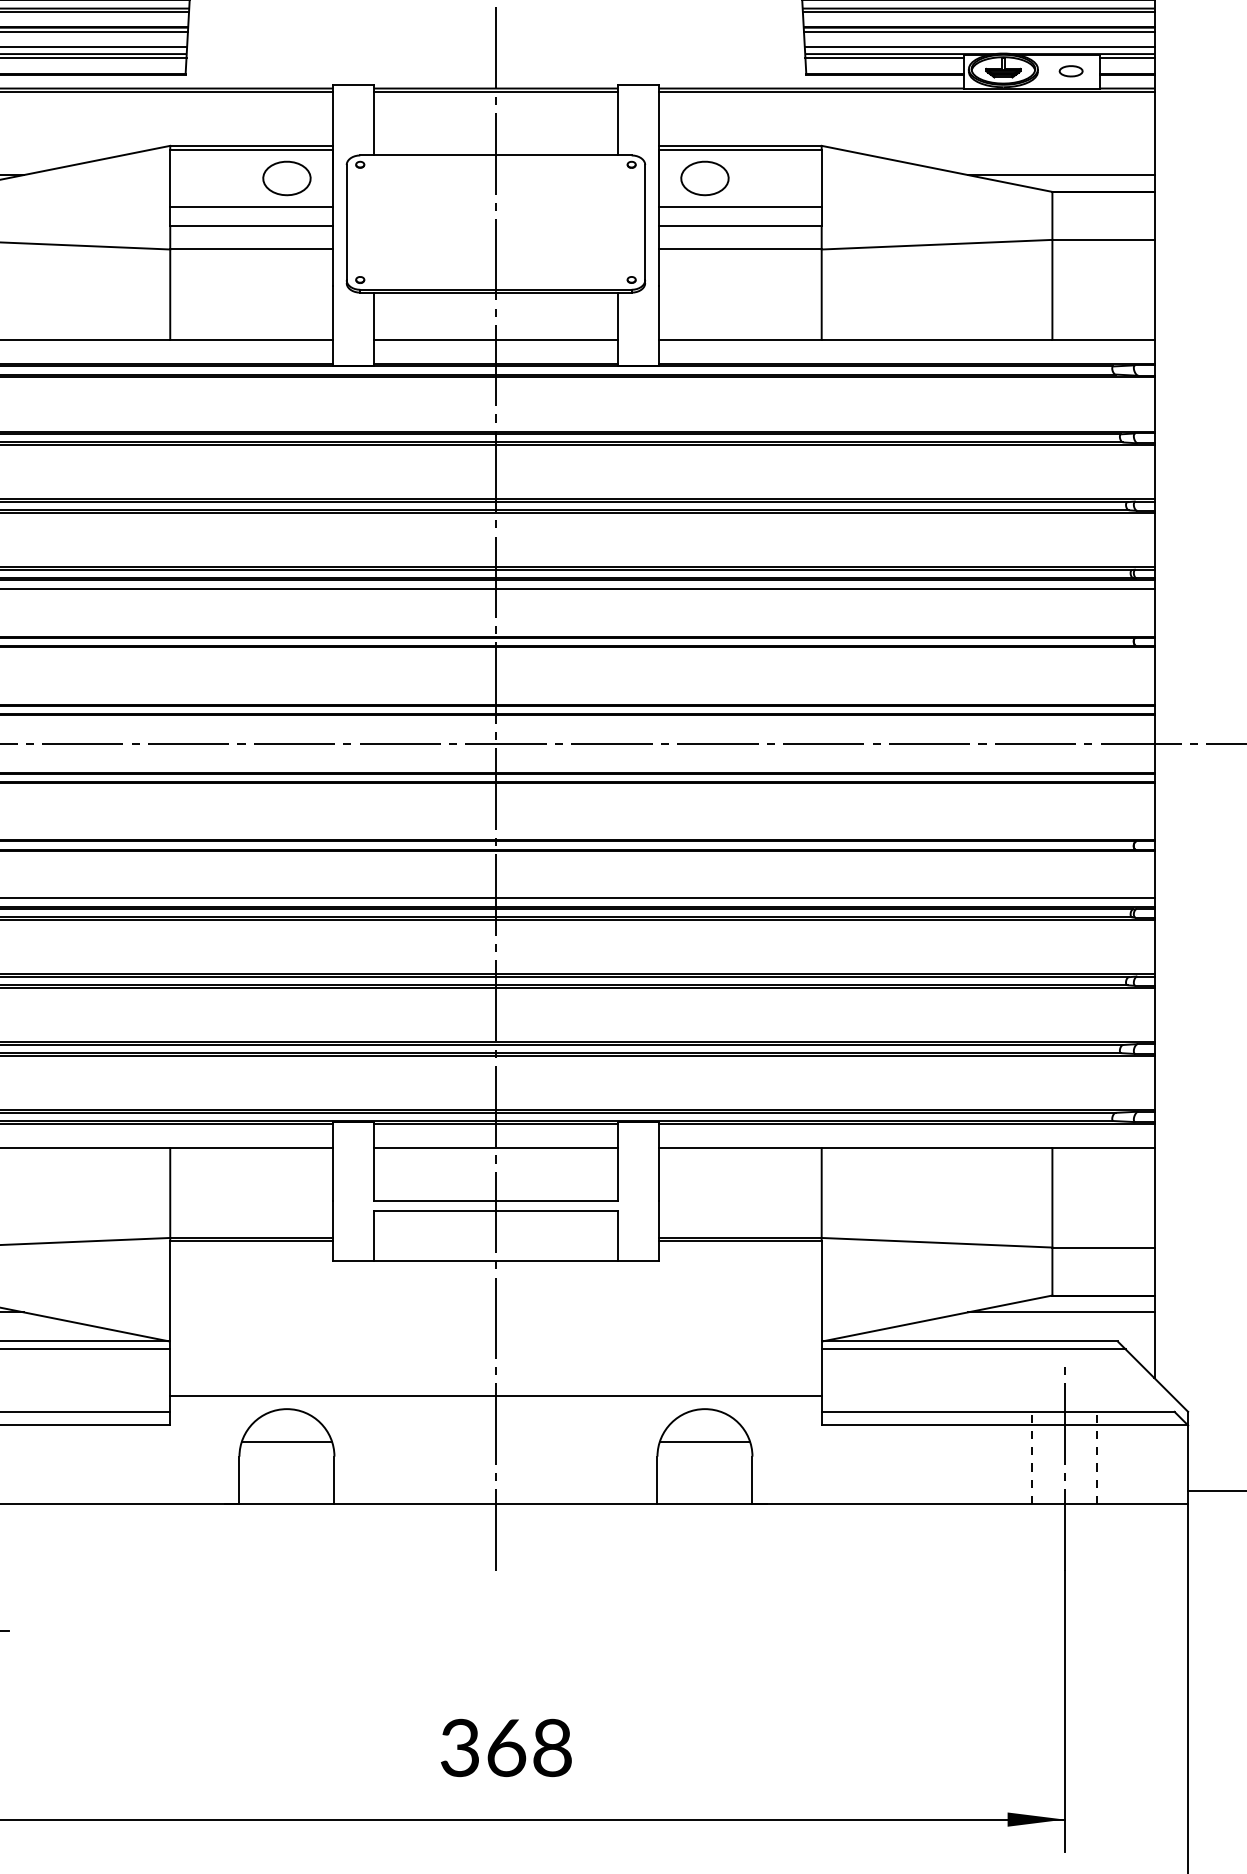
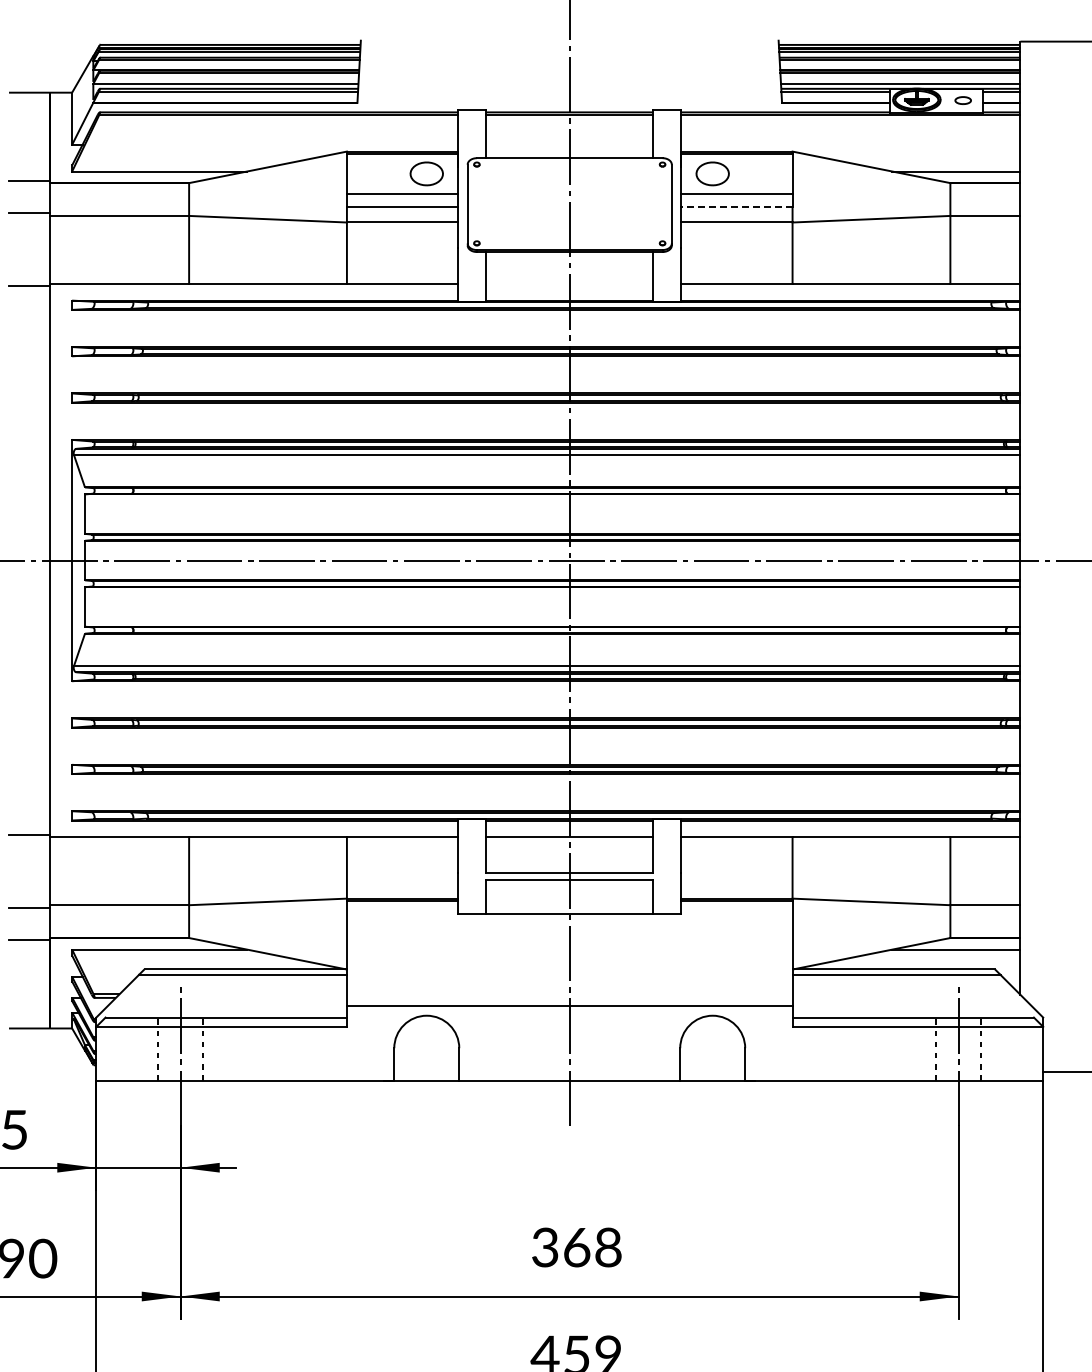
line: (739, 226) -> (736, 206), solid -> dashed
line: (495, 340) -> (569, 284), removed
line: (286, 1442) -> (426, 1038), removed
line: (704, 1442) -> (712, 1038), removed

